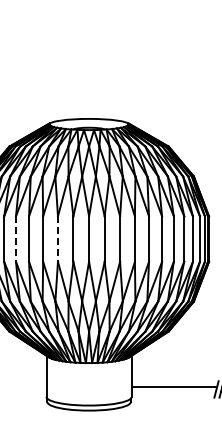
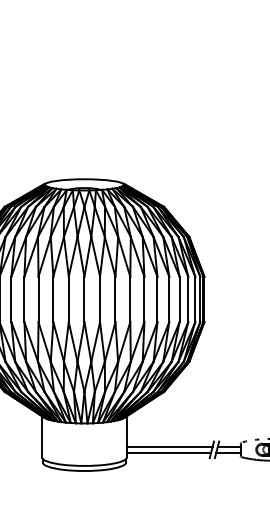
line: (16, 239) -> (11, 299), dashed -> solid
line: (58, 239) -> (53, 299), dashed -> solid
line: (173, 392) -> (168, 452), added

